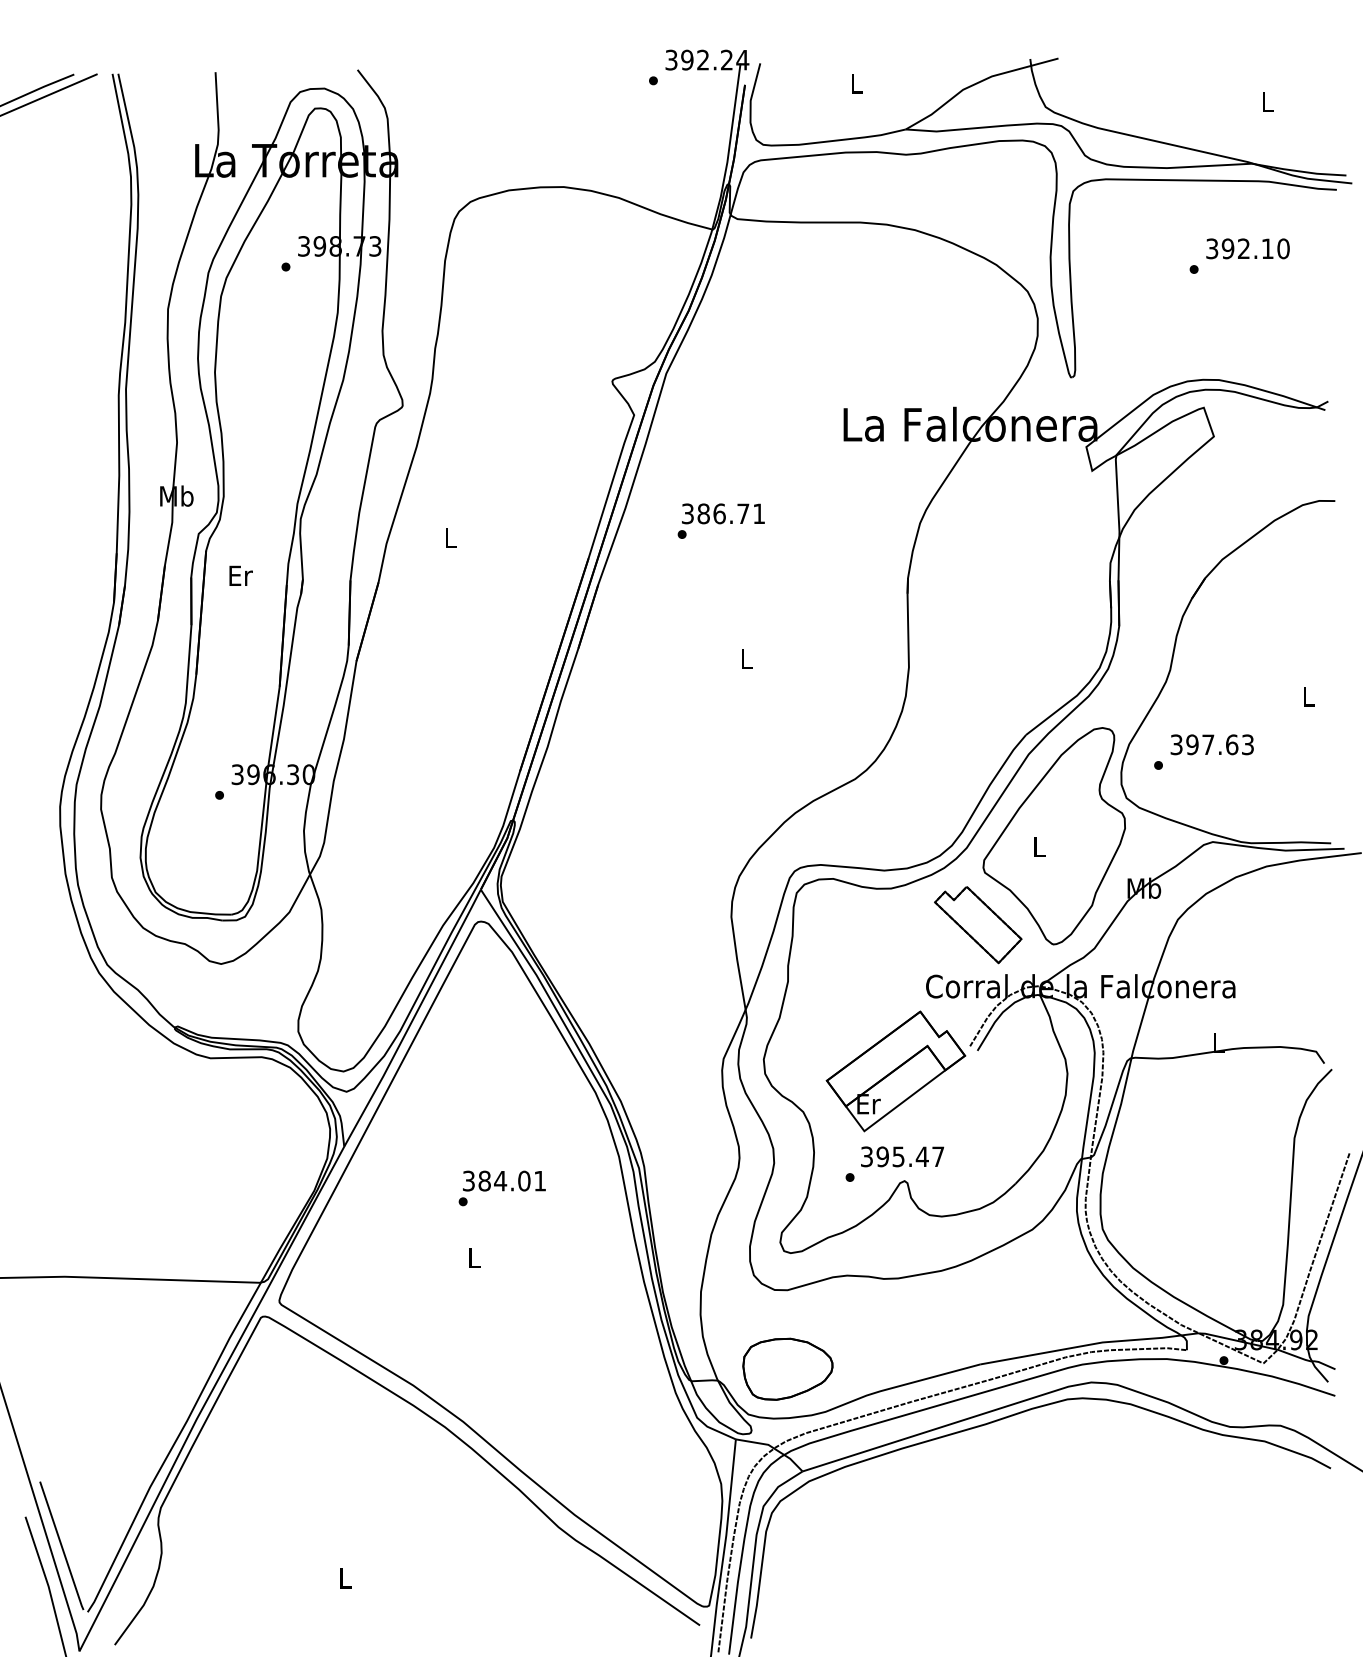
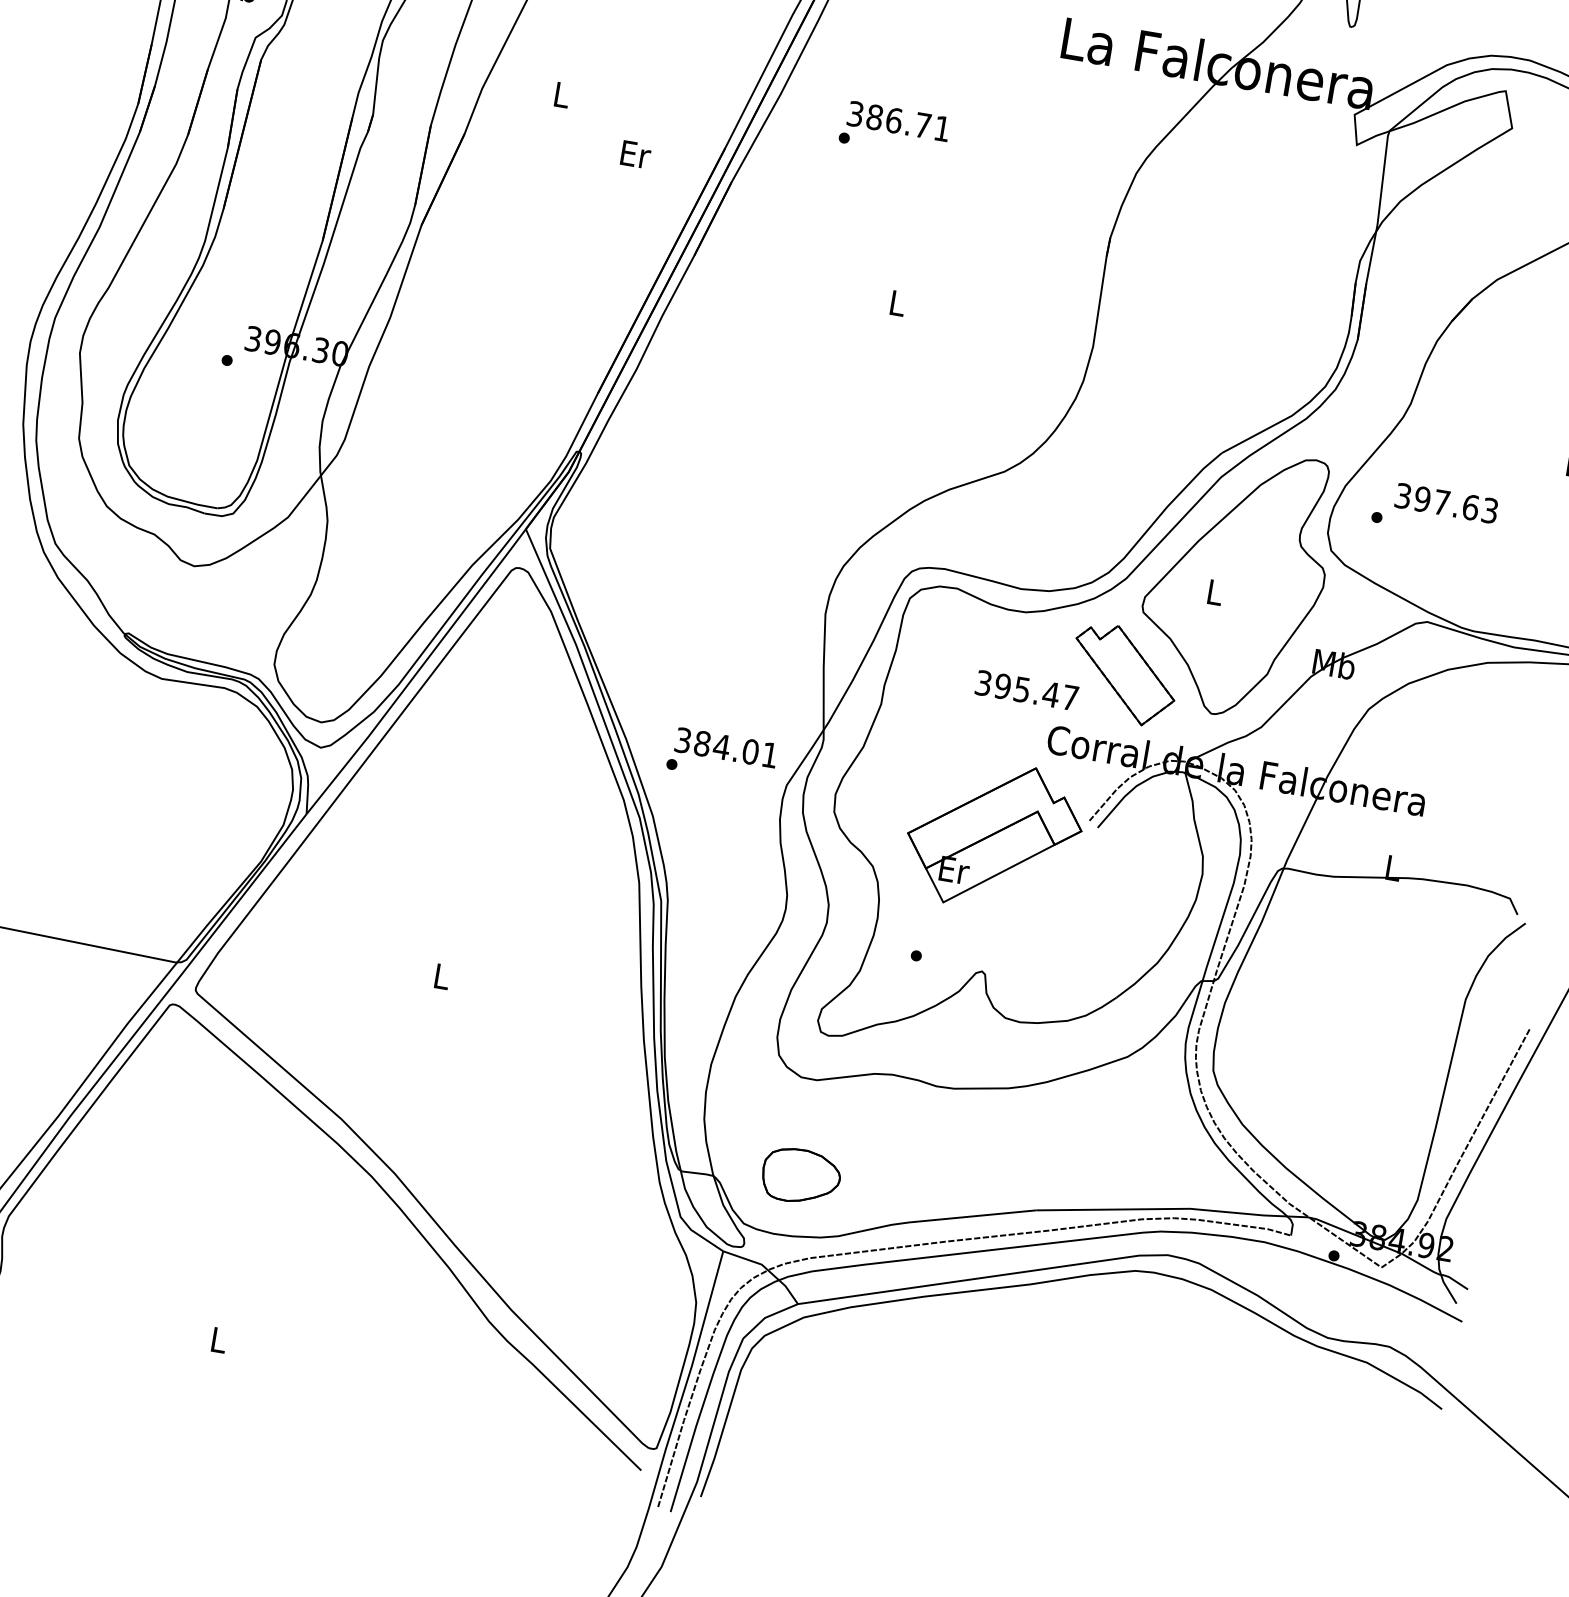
text: (240, 575) -> (635, 154), moved
text: (902, 1156) -> (1026, 690), moved
text: (501, 1188) -> (721, 756), moved
part: (787, 1368) -> (800, 1175), size x0.7

